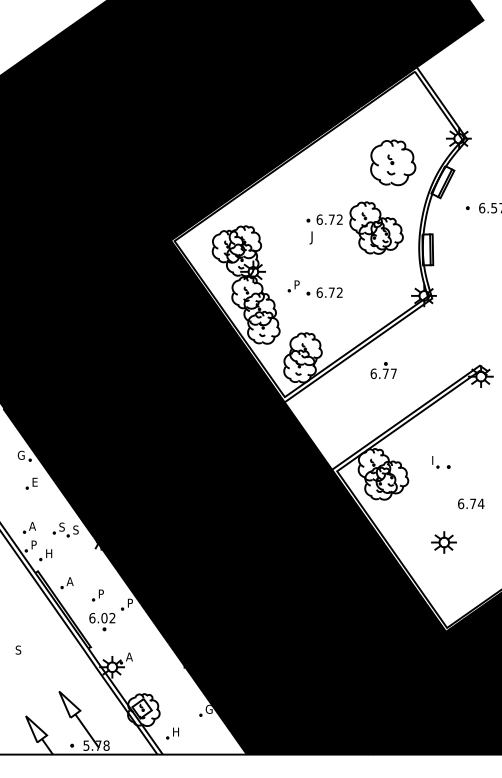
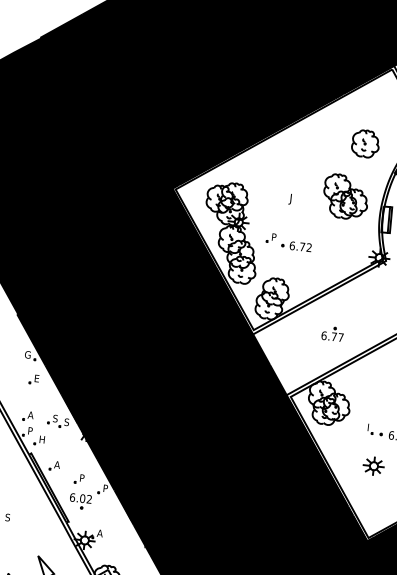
part: (392, 162) -> (365, 143), size x0.71
part: (324, 219) -> (303, 185), removed
part: (383, 370) -> (332, 333), moved
part: (441, 462) -> (375, 429), moved

